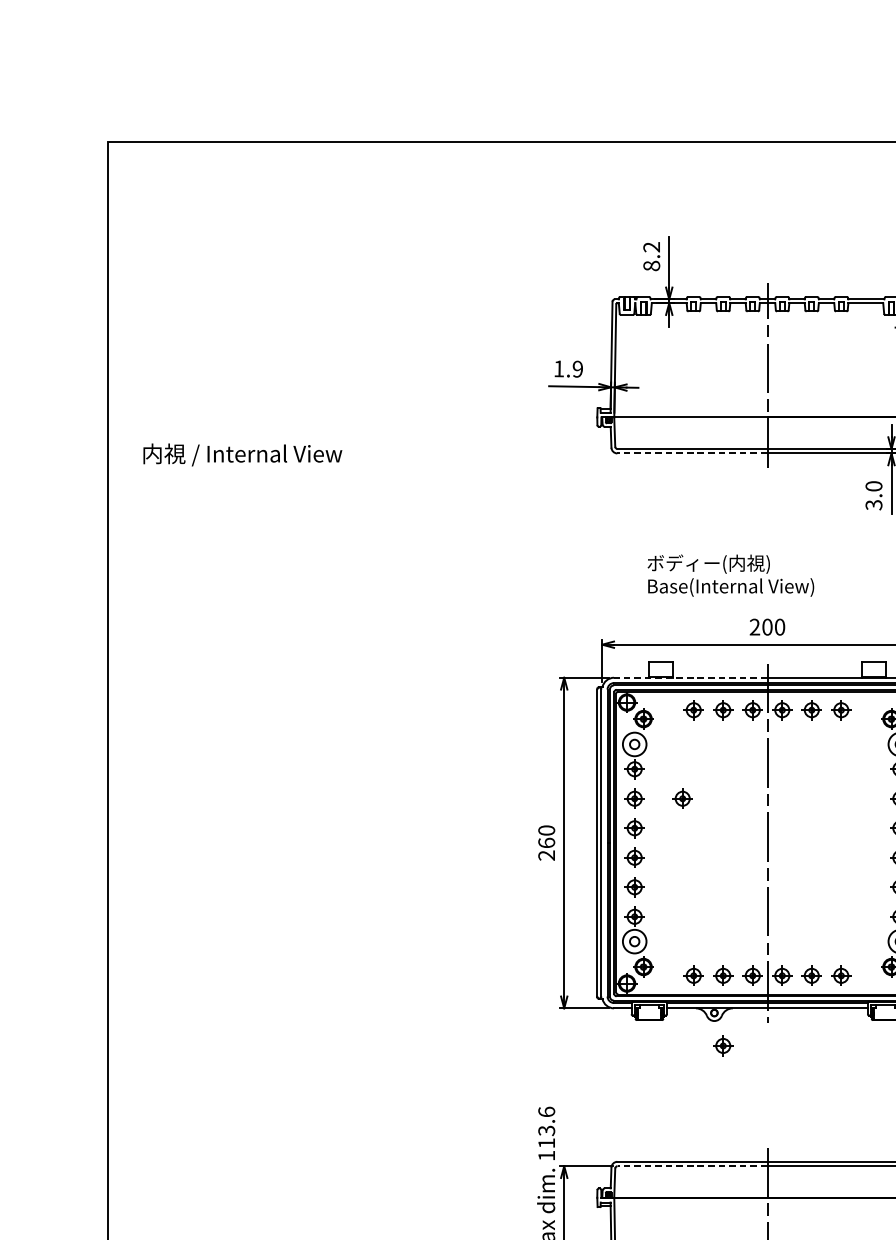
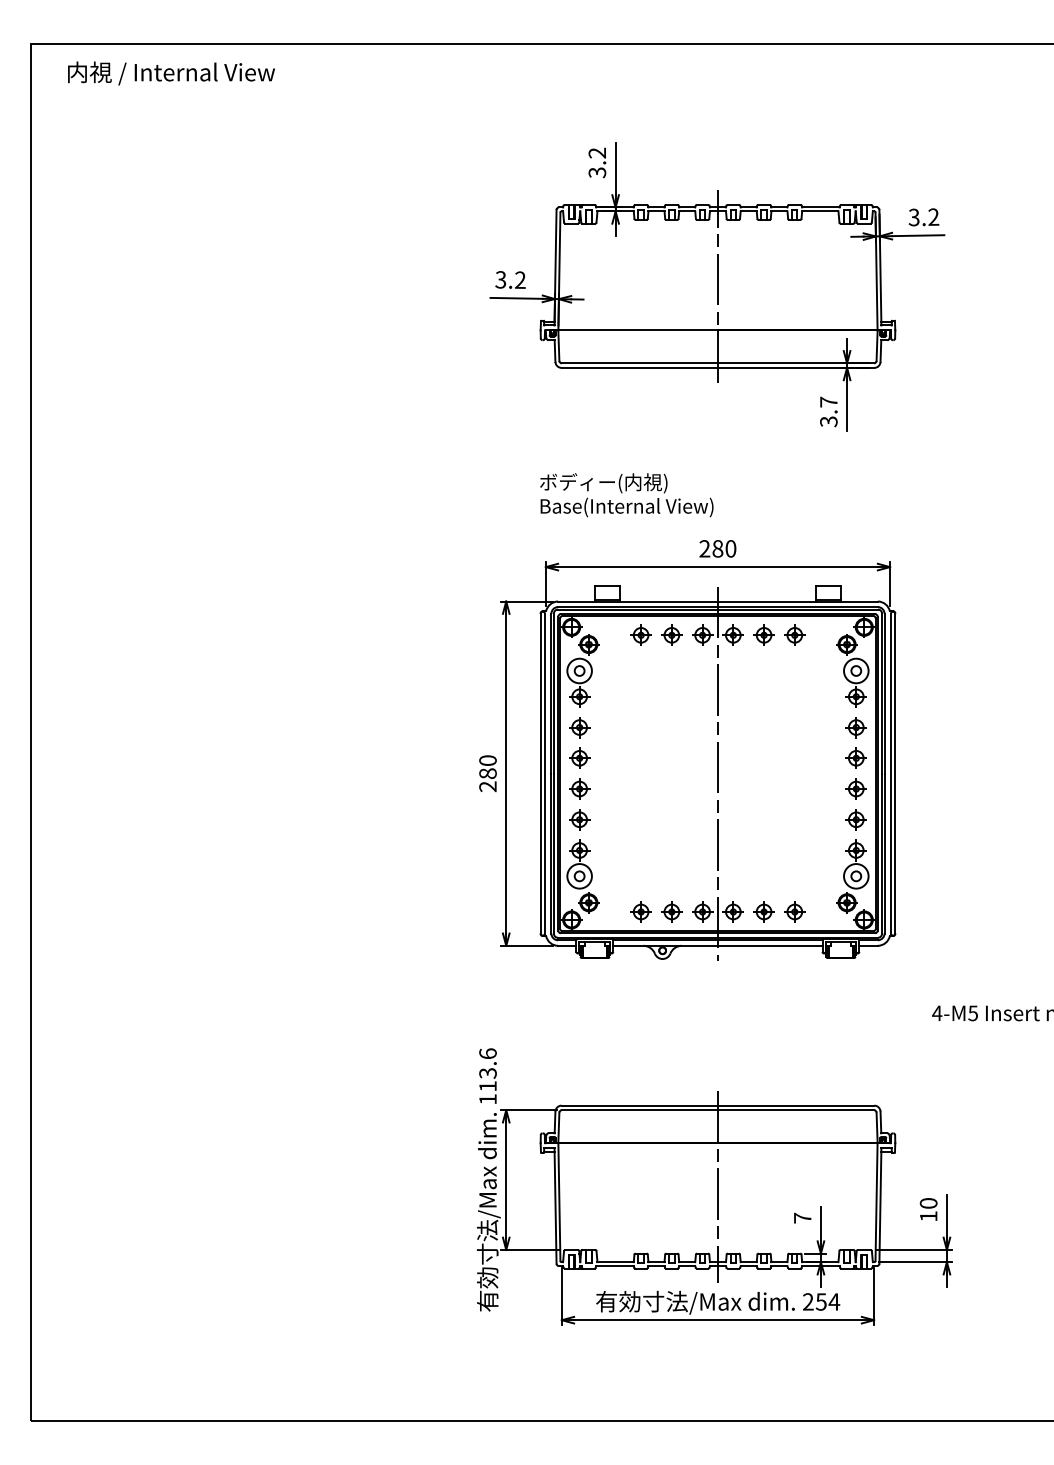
text: (651, 265) -> (597, 172), 8.2 -> 3.2
text: (568, 369) -> (510, 280), 1.9 -> 3.2
line: (692, 453) -> (639, 367), dashed -> solid
text: (242, 454) -> (171, 73), moved
text: (873, 485) -> (828, 401), 3.0 -> 3.7
text: (730, 575) -> (626, 495), moved
text: (767, 626) -> (717, 548), 200 -> 280
line: (691, 677) -> (638, 601), dashed -> solid
part: (682, 798) -> (629, 727), removed
text: (546, 842) -> (487, 773), 260 -> 280
part: (722, 1045) -> (671, 984), removed
line: (692, 1166) -> (639, 1110), dashed -> solid

